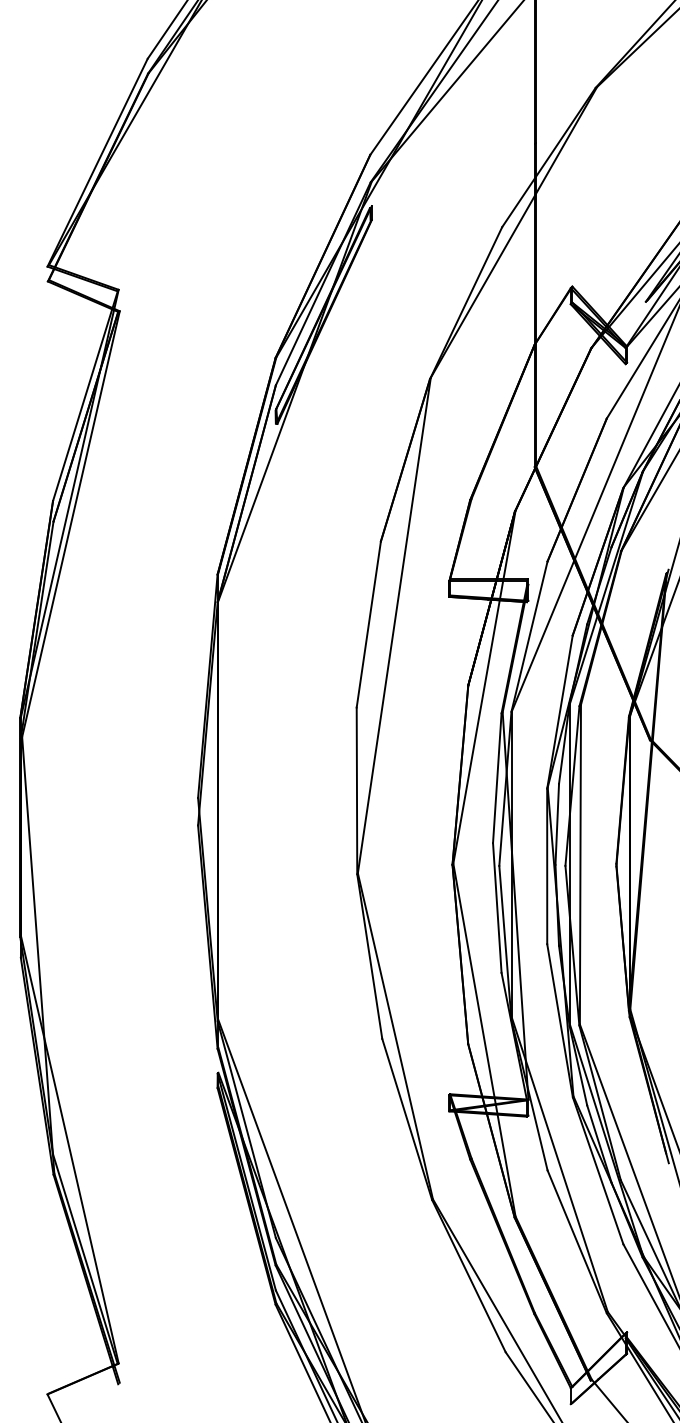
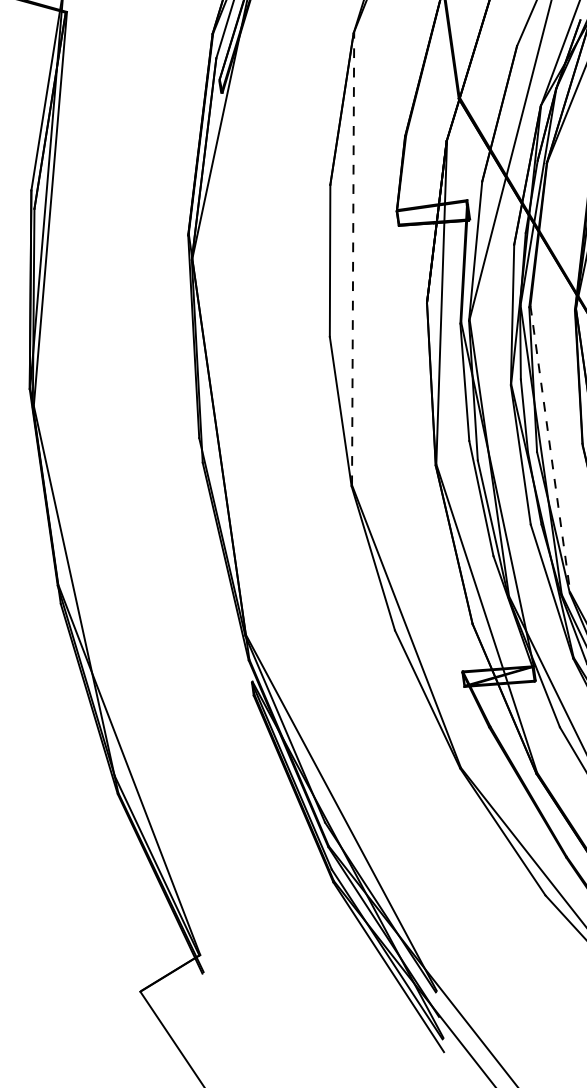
line: (394, 625) -> (353, 258), solid -> dashed
line: (580, 864) -> (550, 448), solid -> dashed

